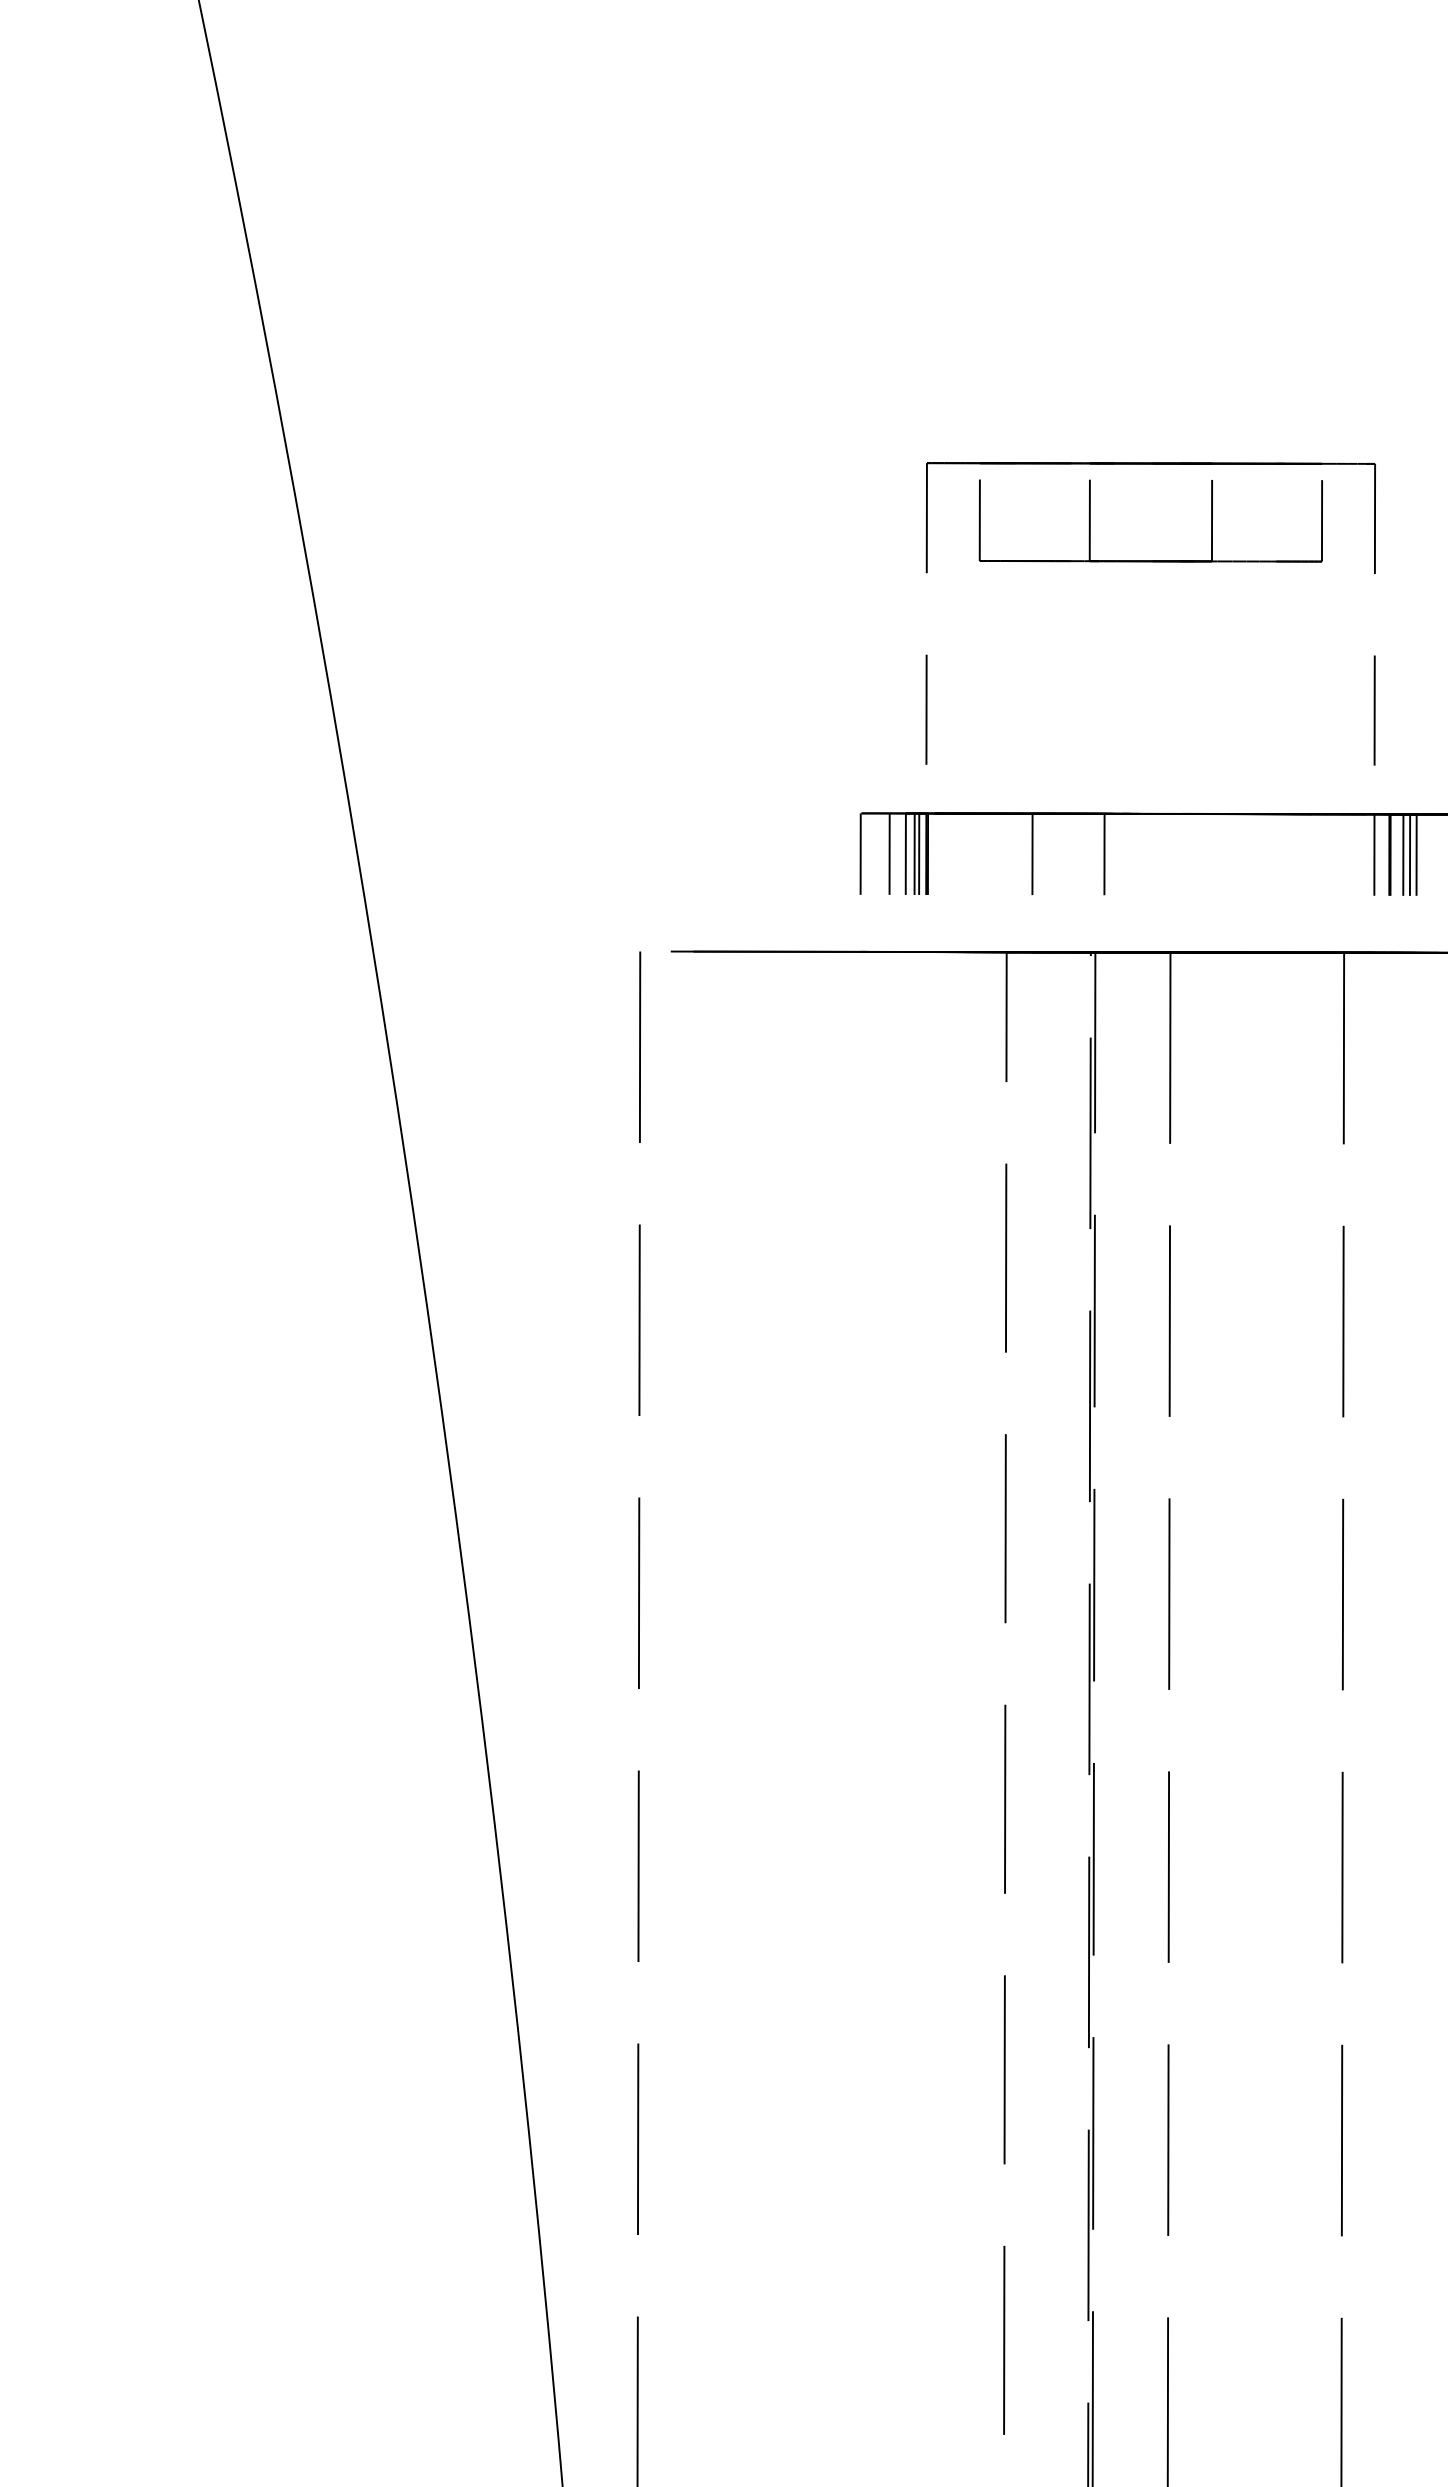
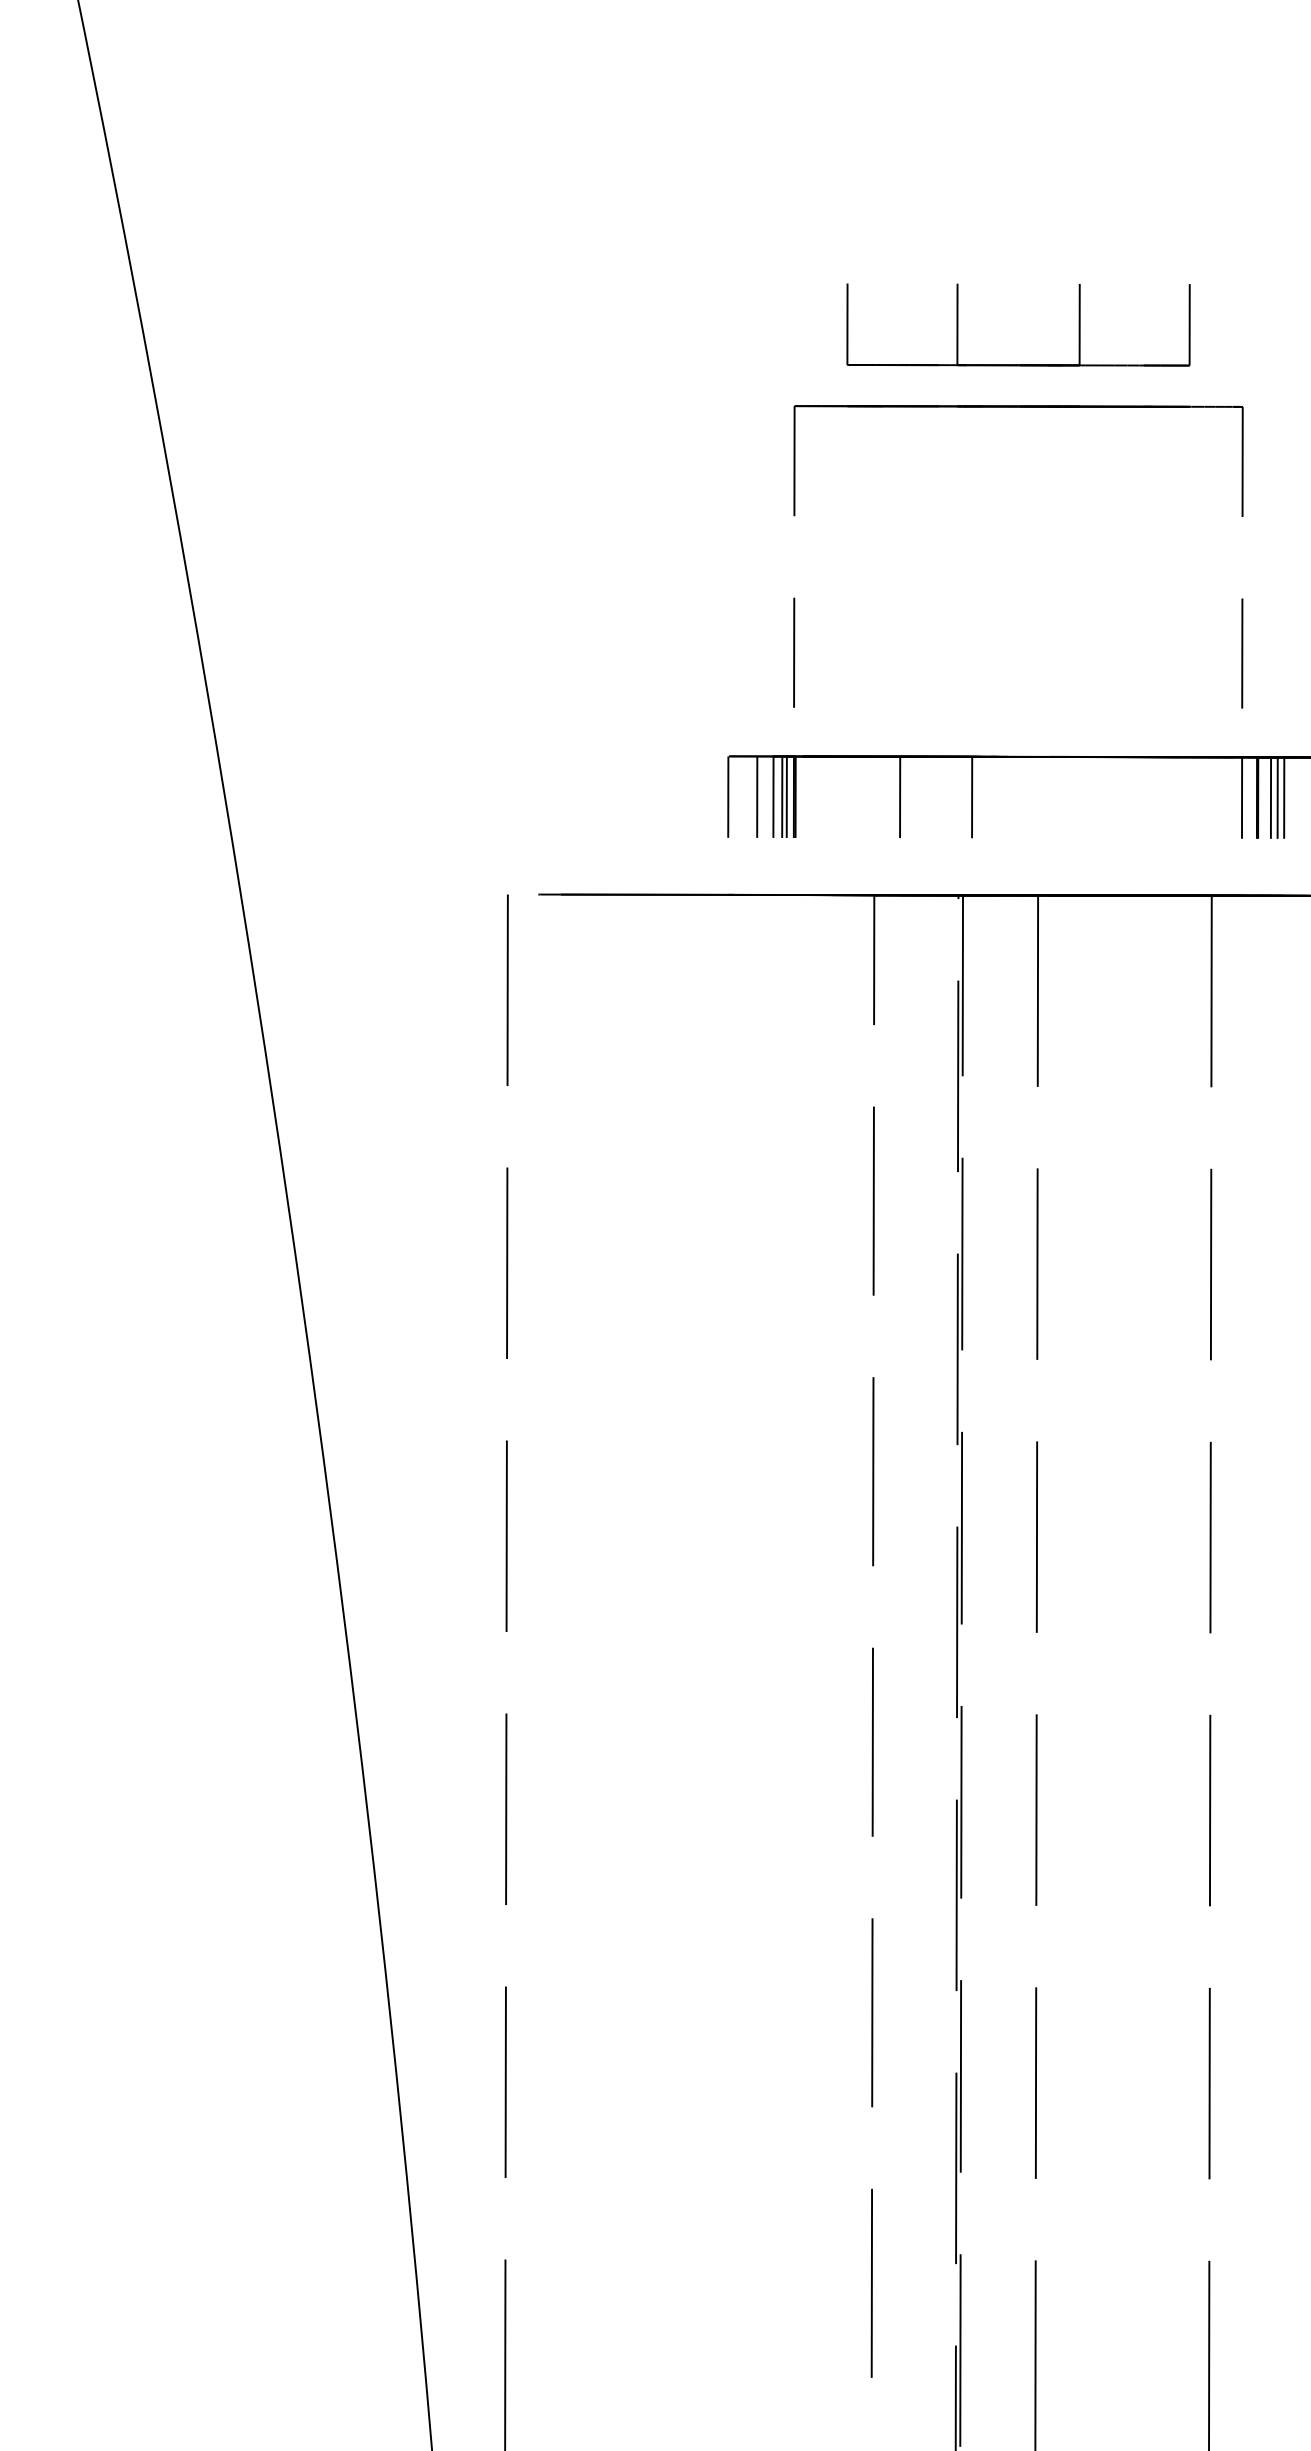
part: (1150, 560) -> (1018, 364), moved

